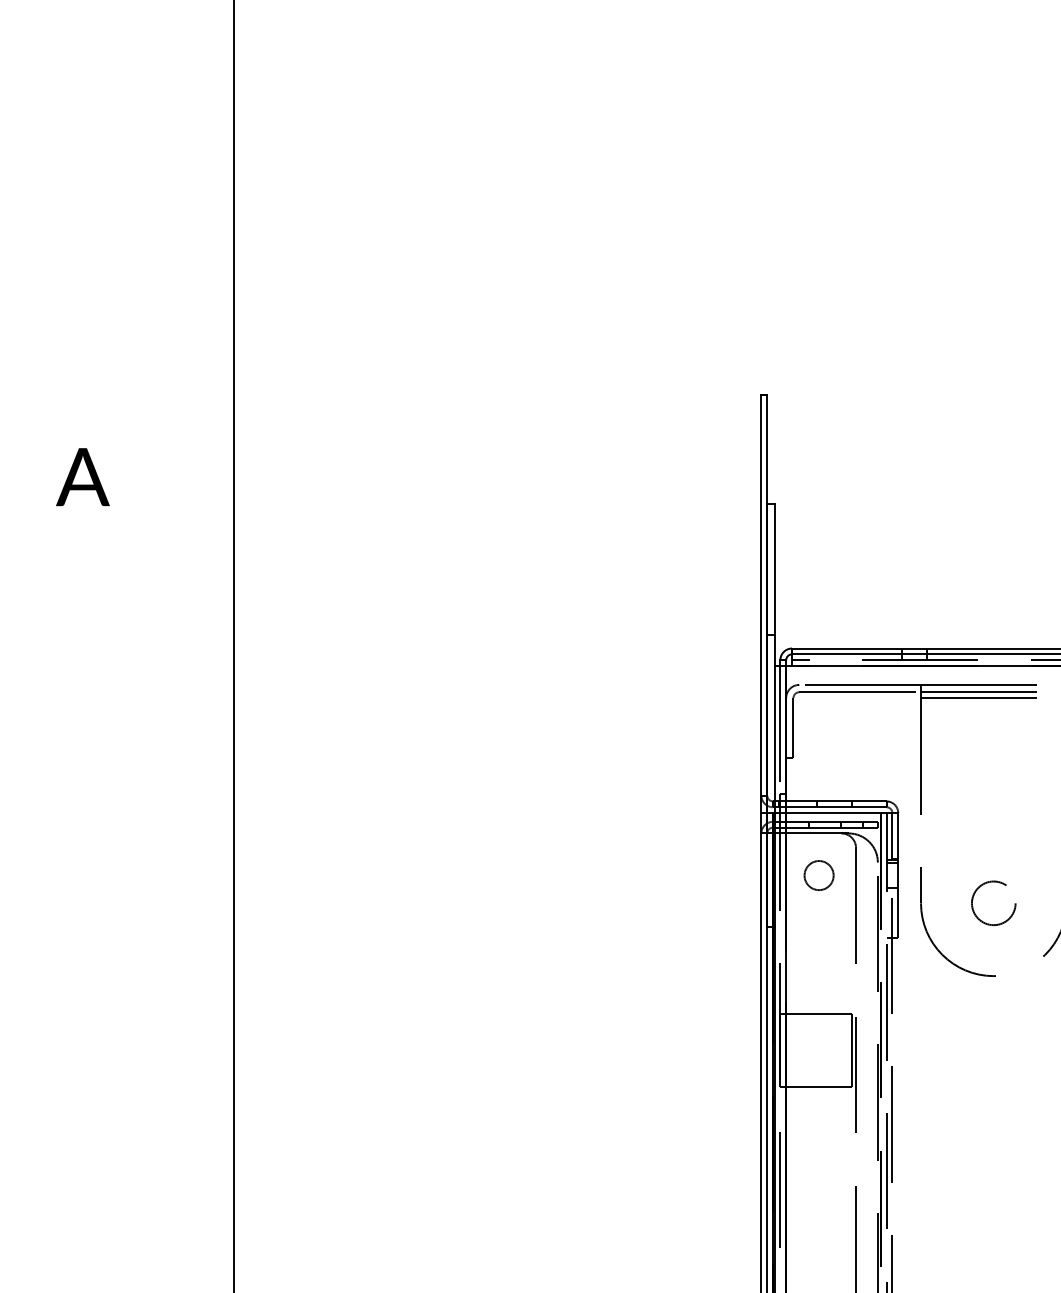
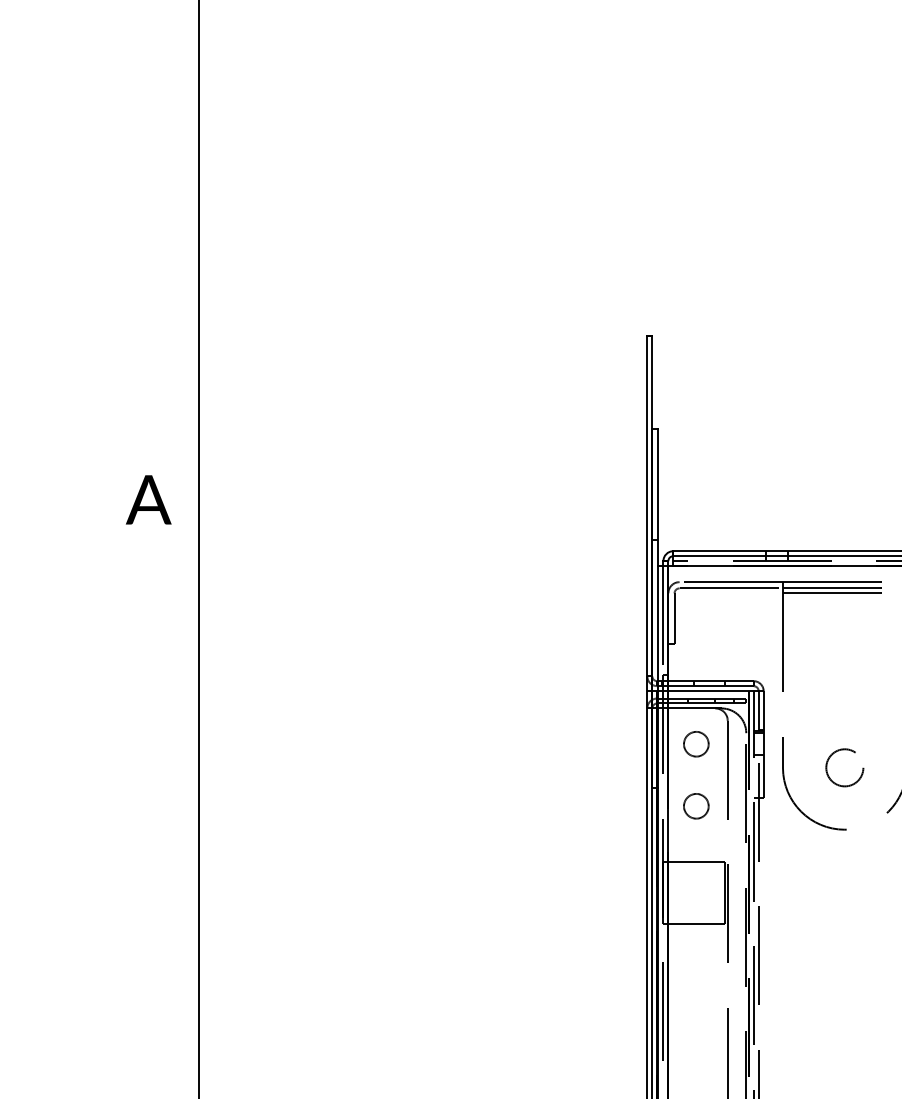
text: (82, 477) -> (148, 500), moved
circle: (818, 948) -> (695, 806), added

